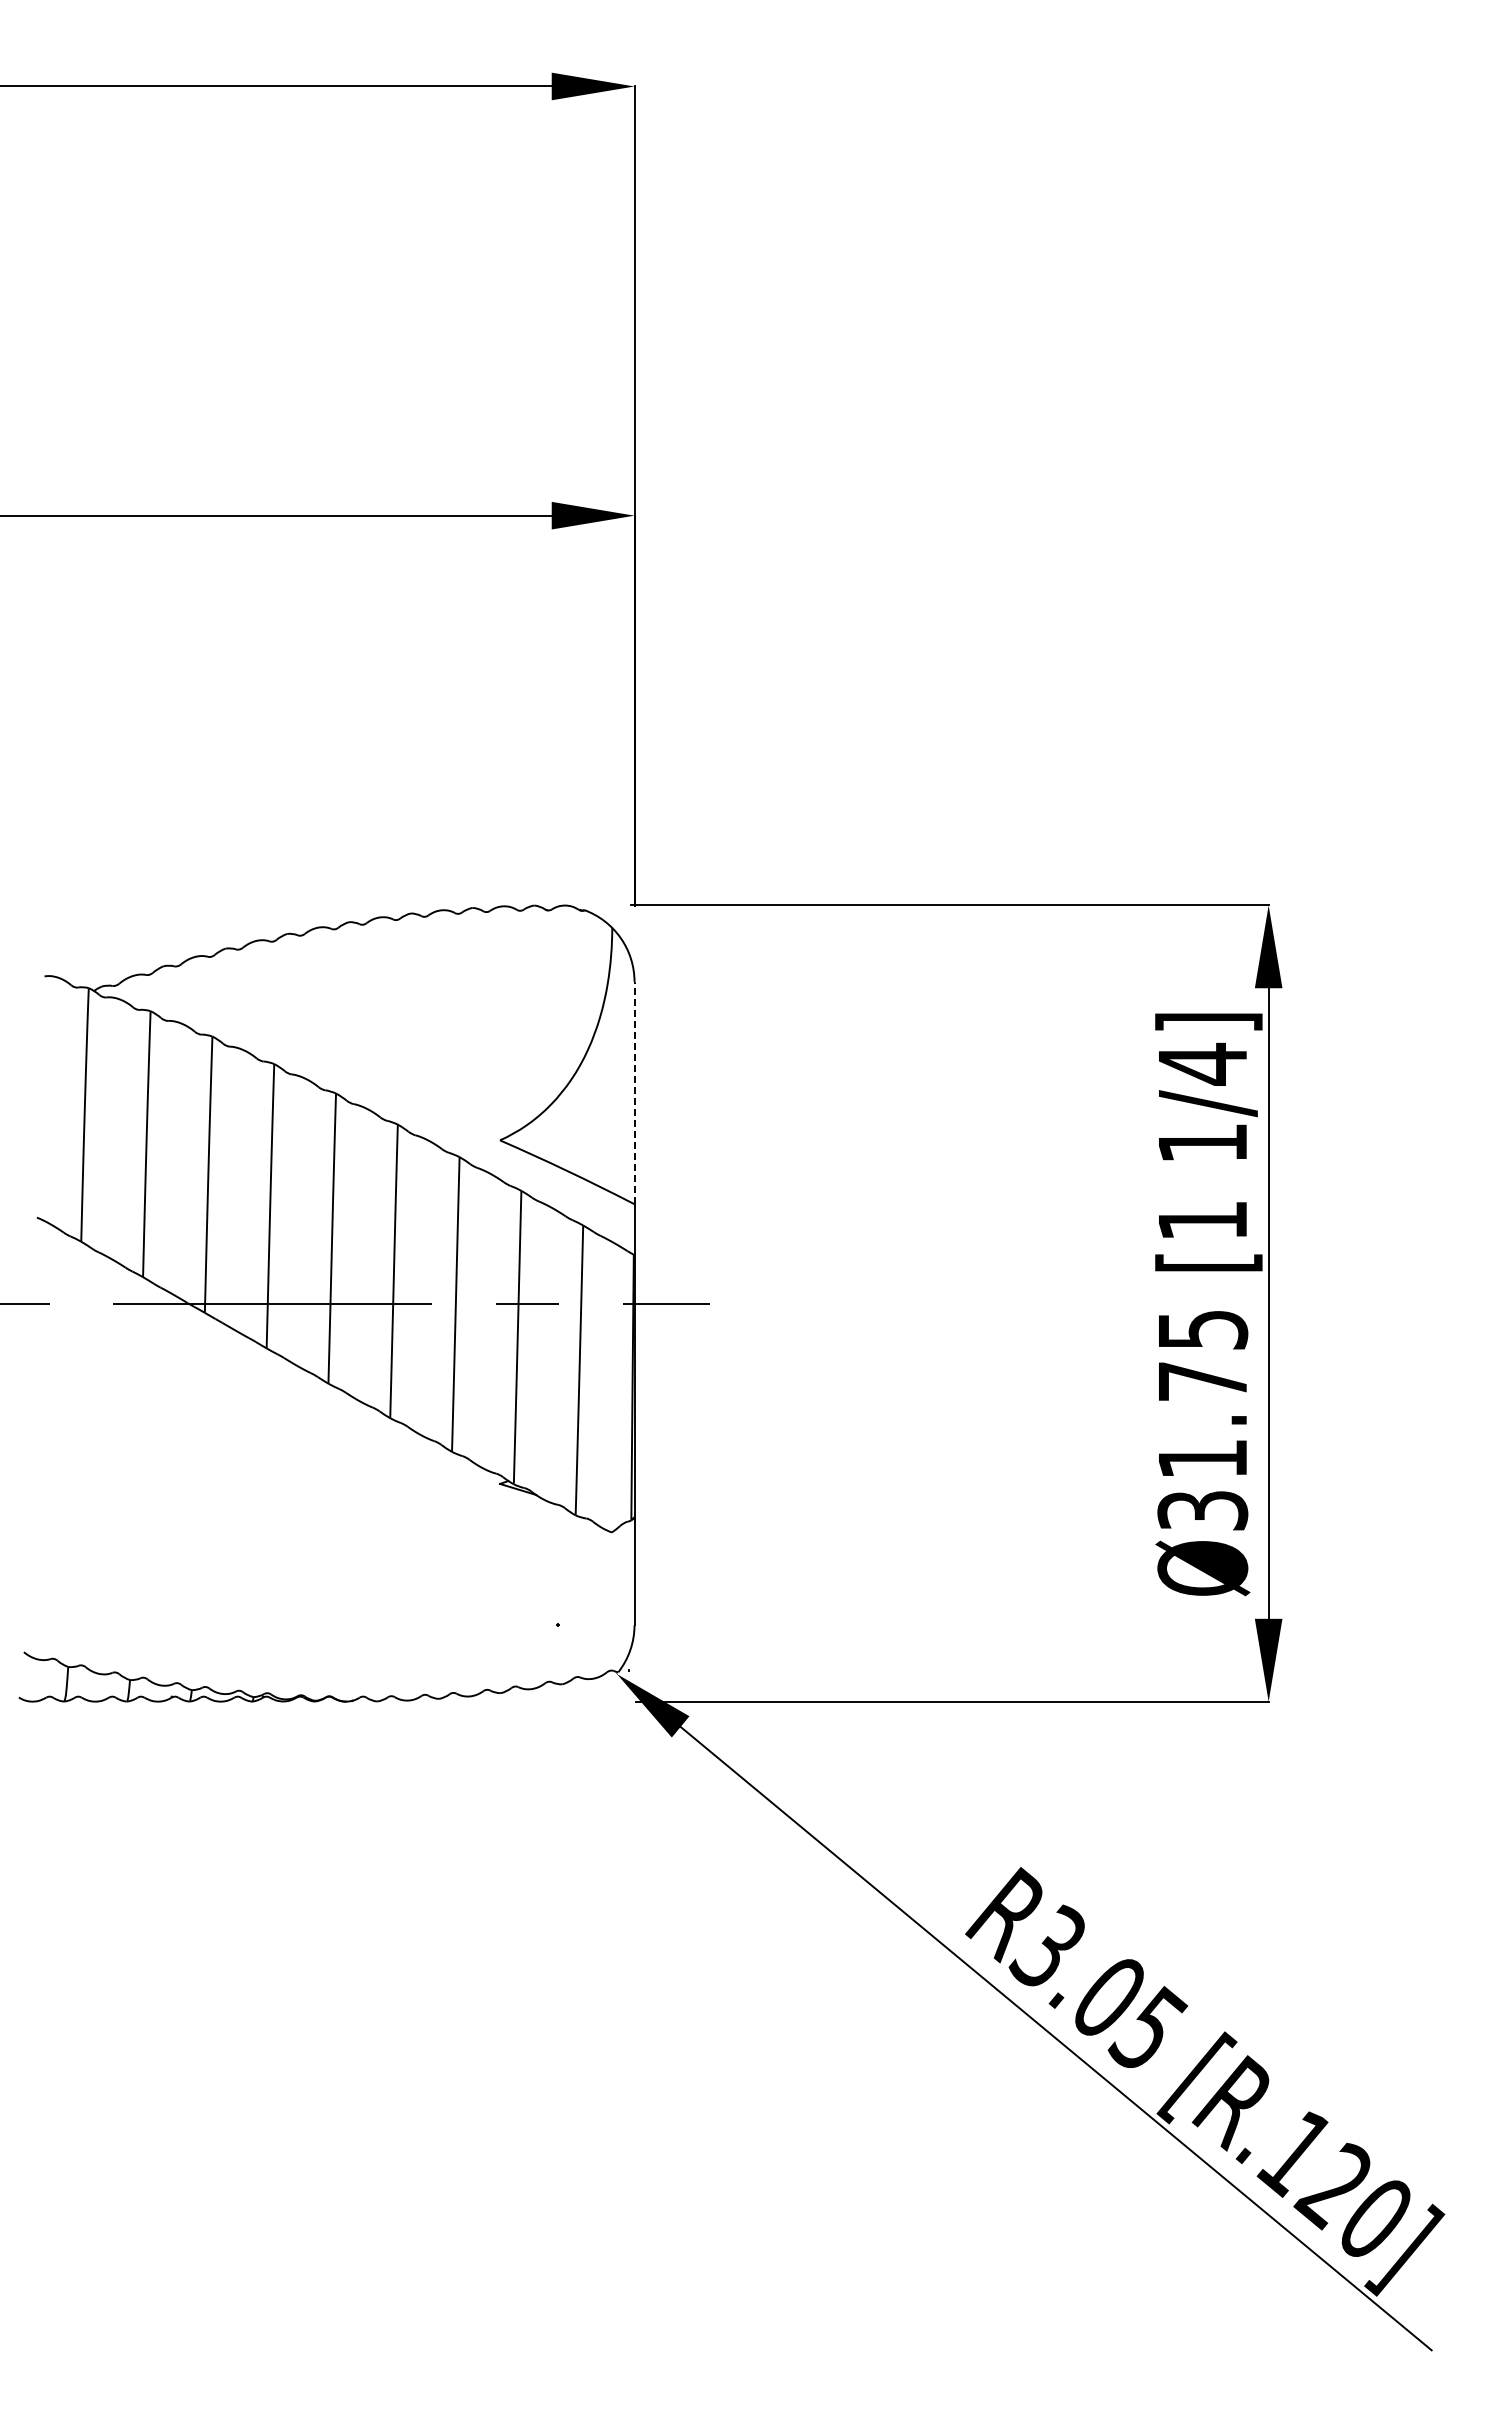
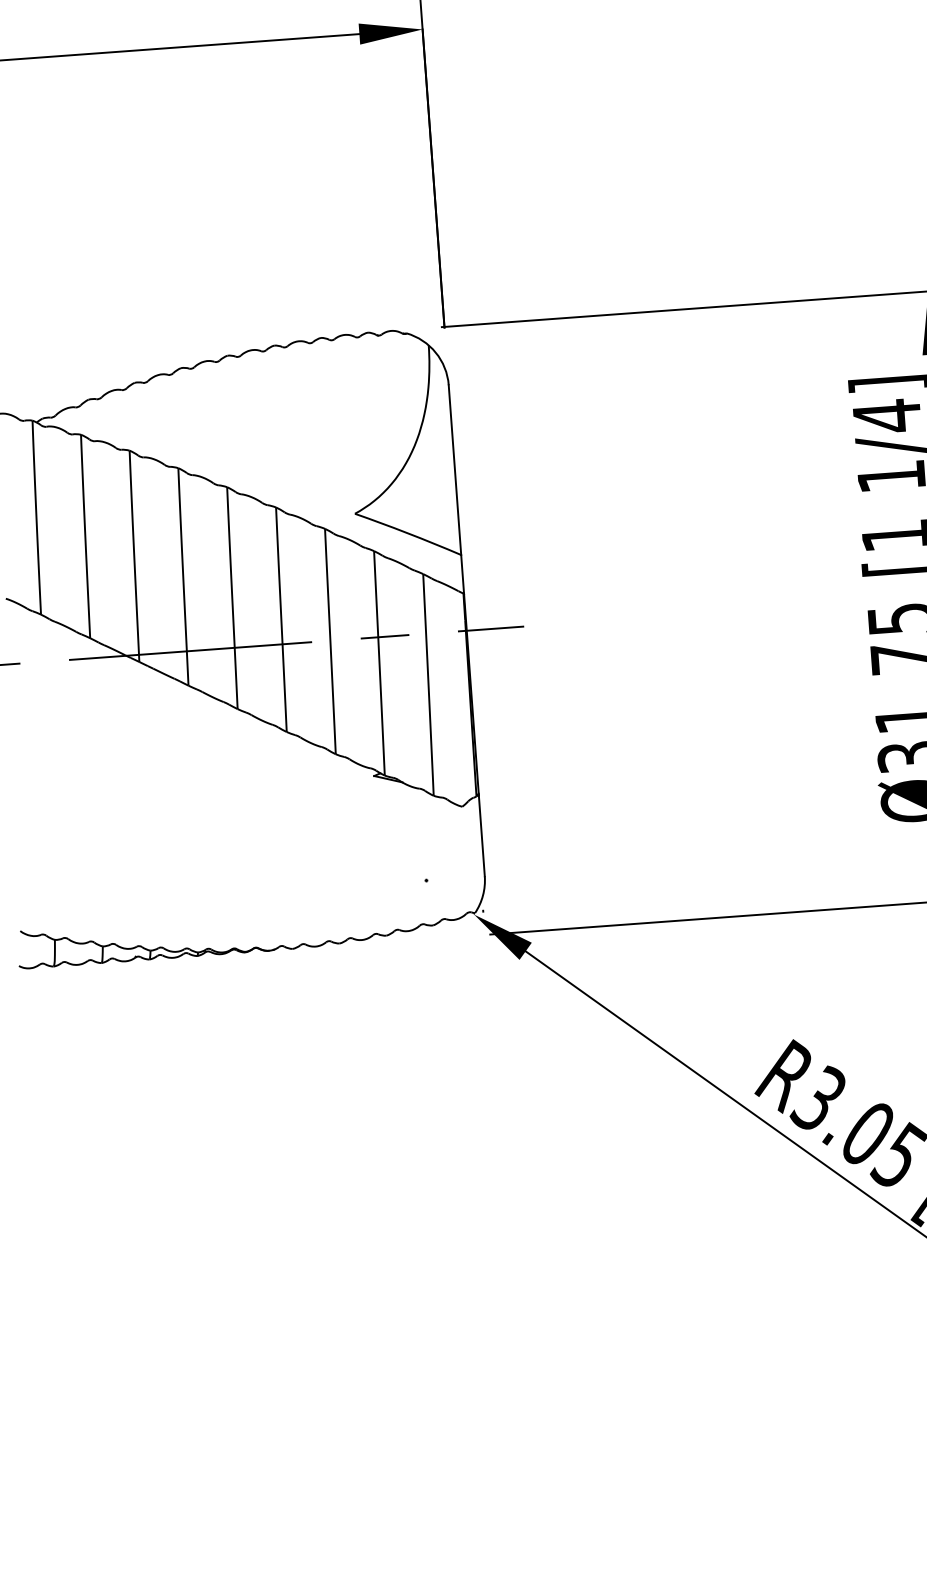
line: (634, 1092) -> (454, 469), dashed -> solid

